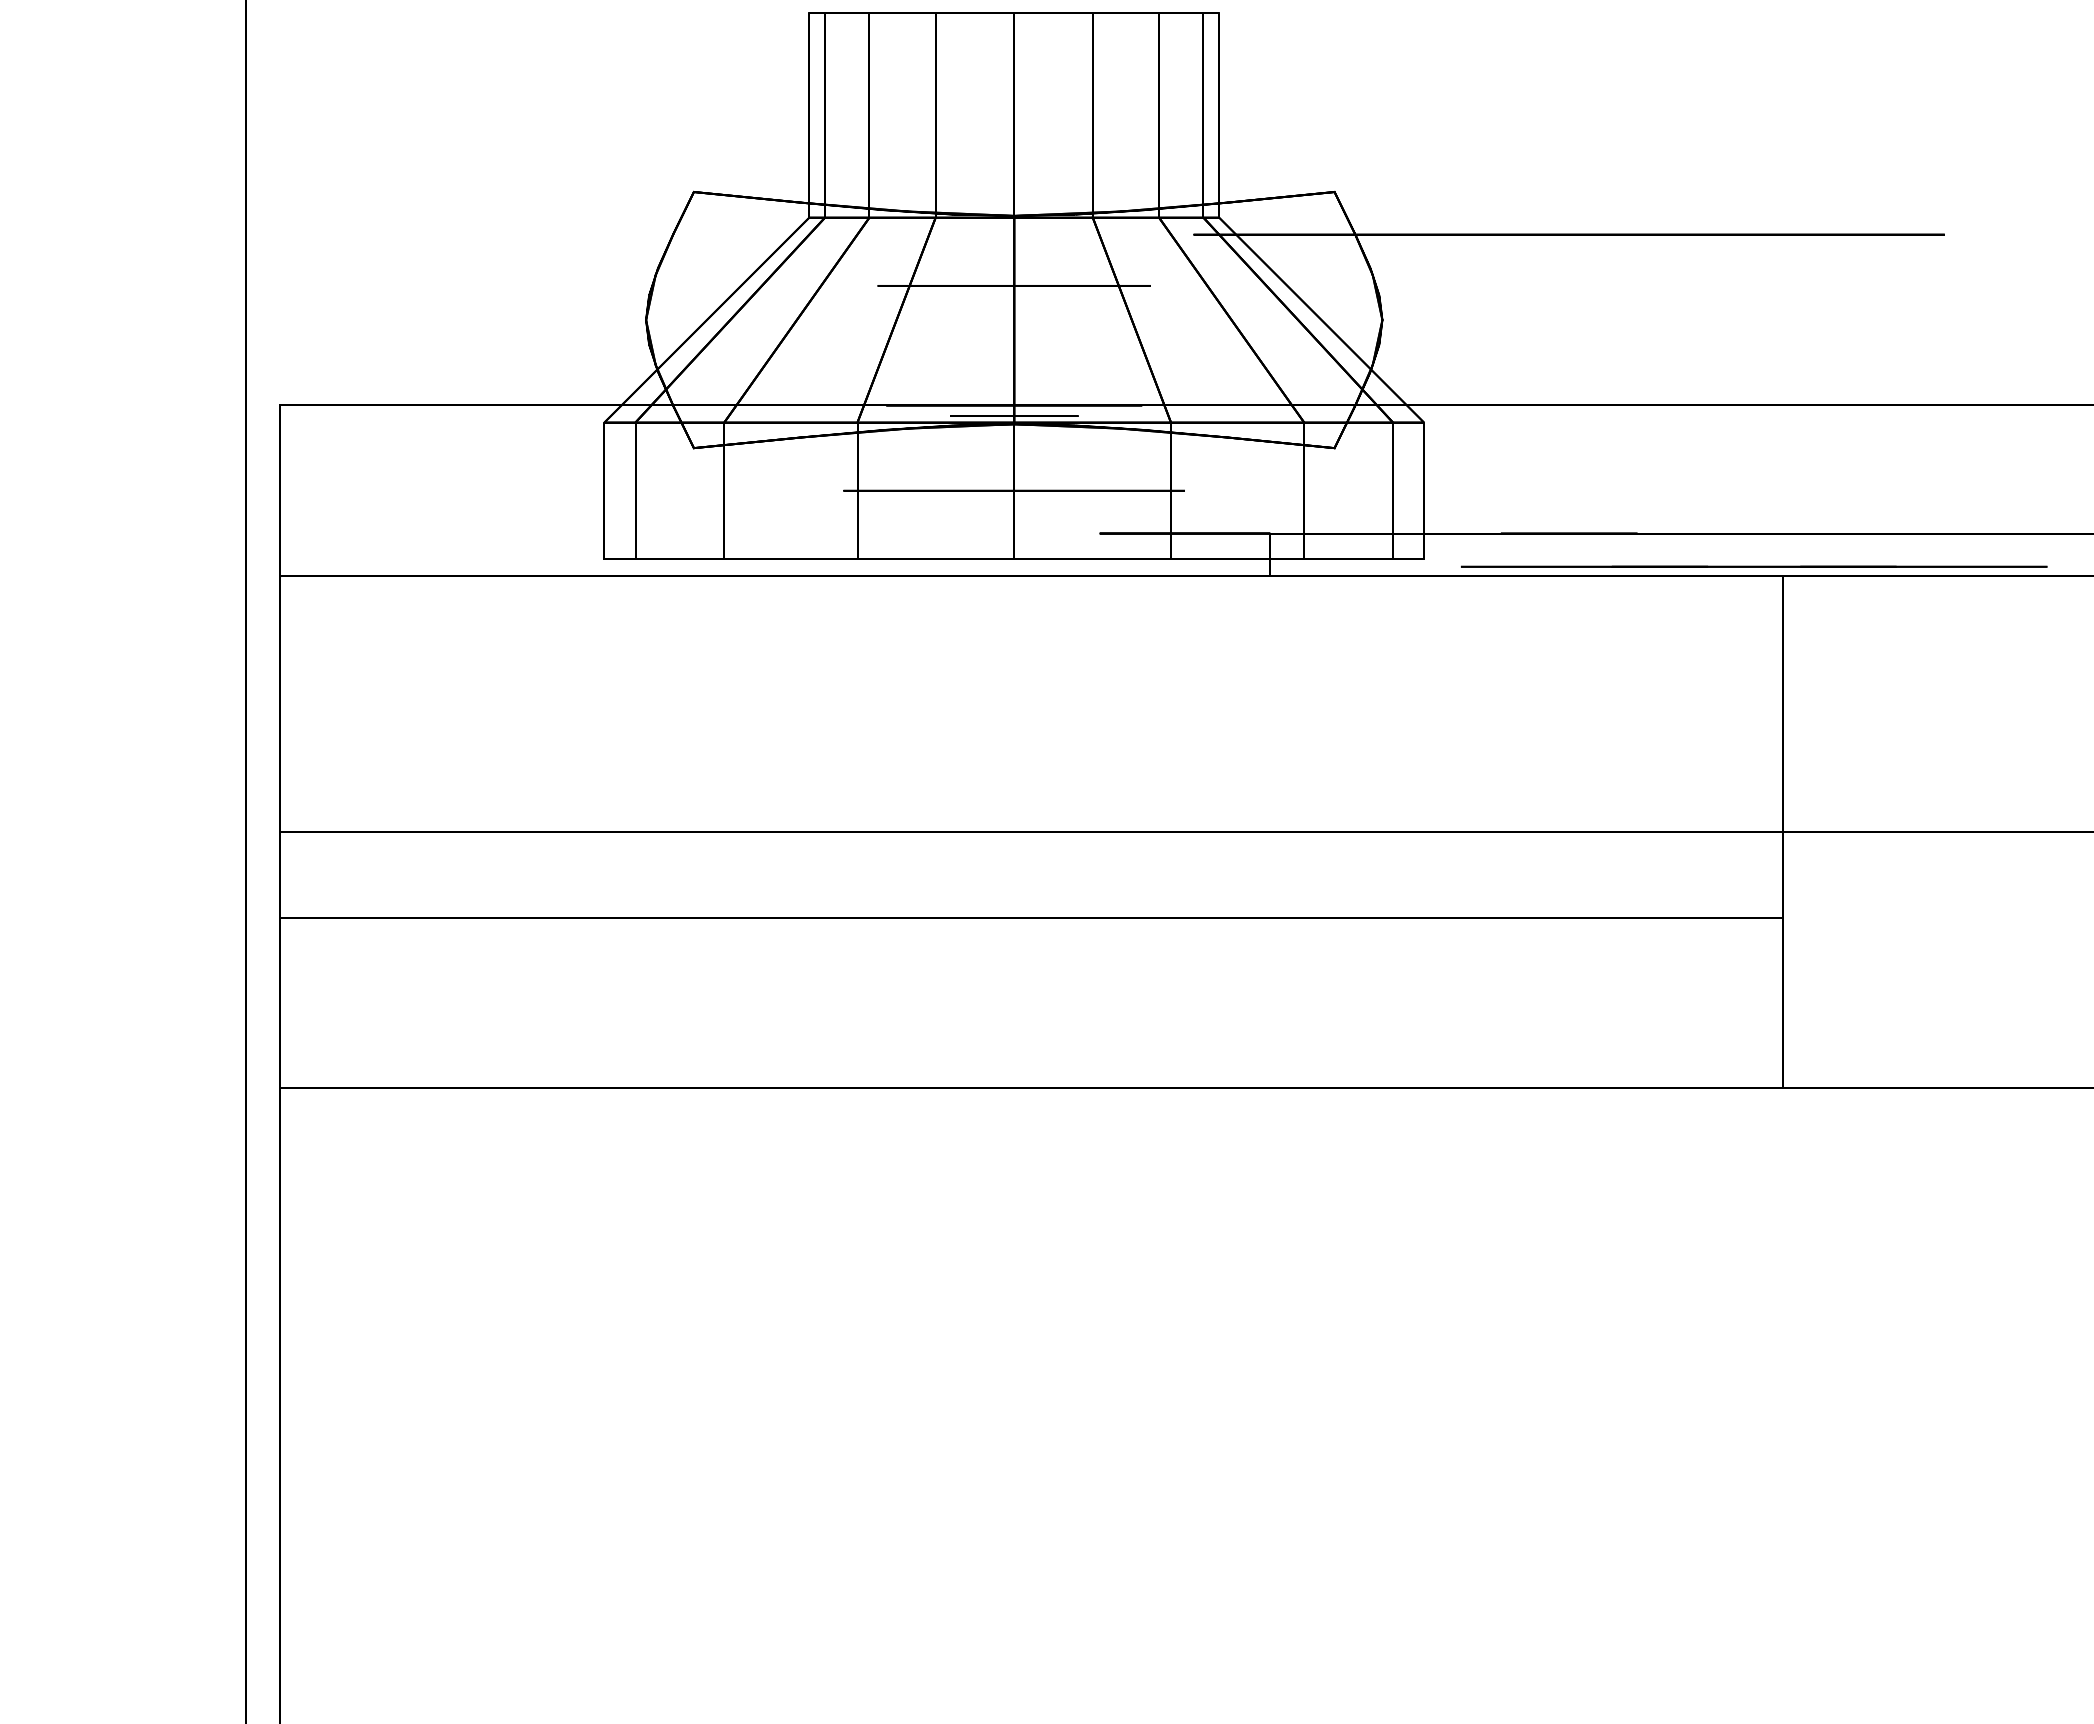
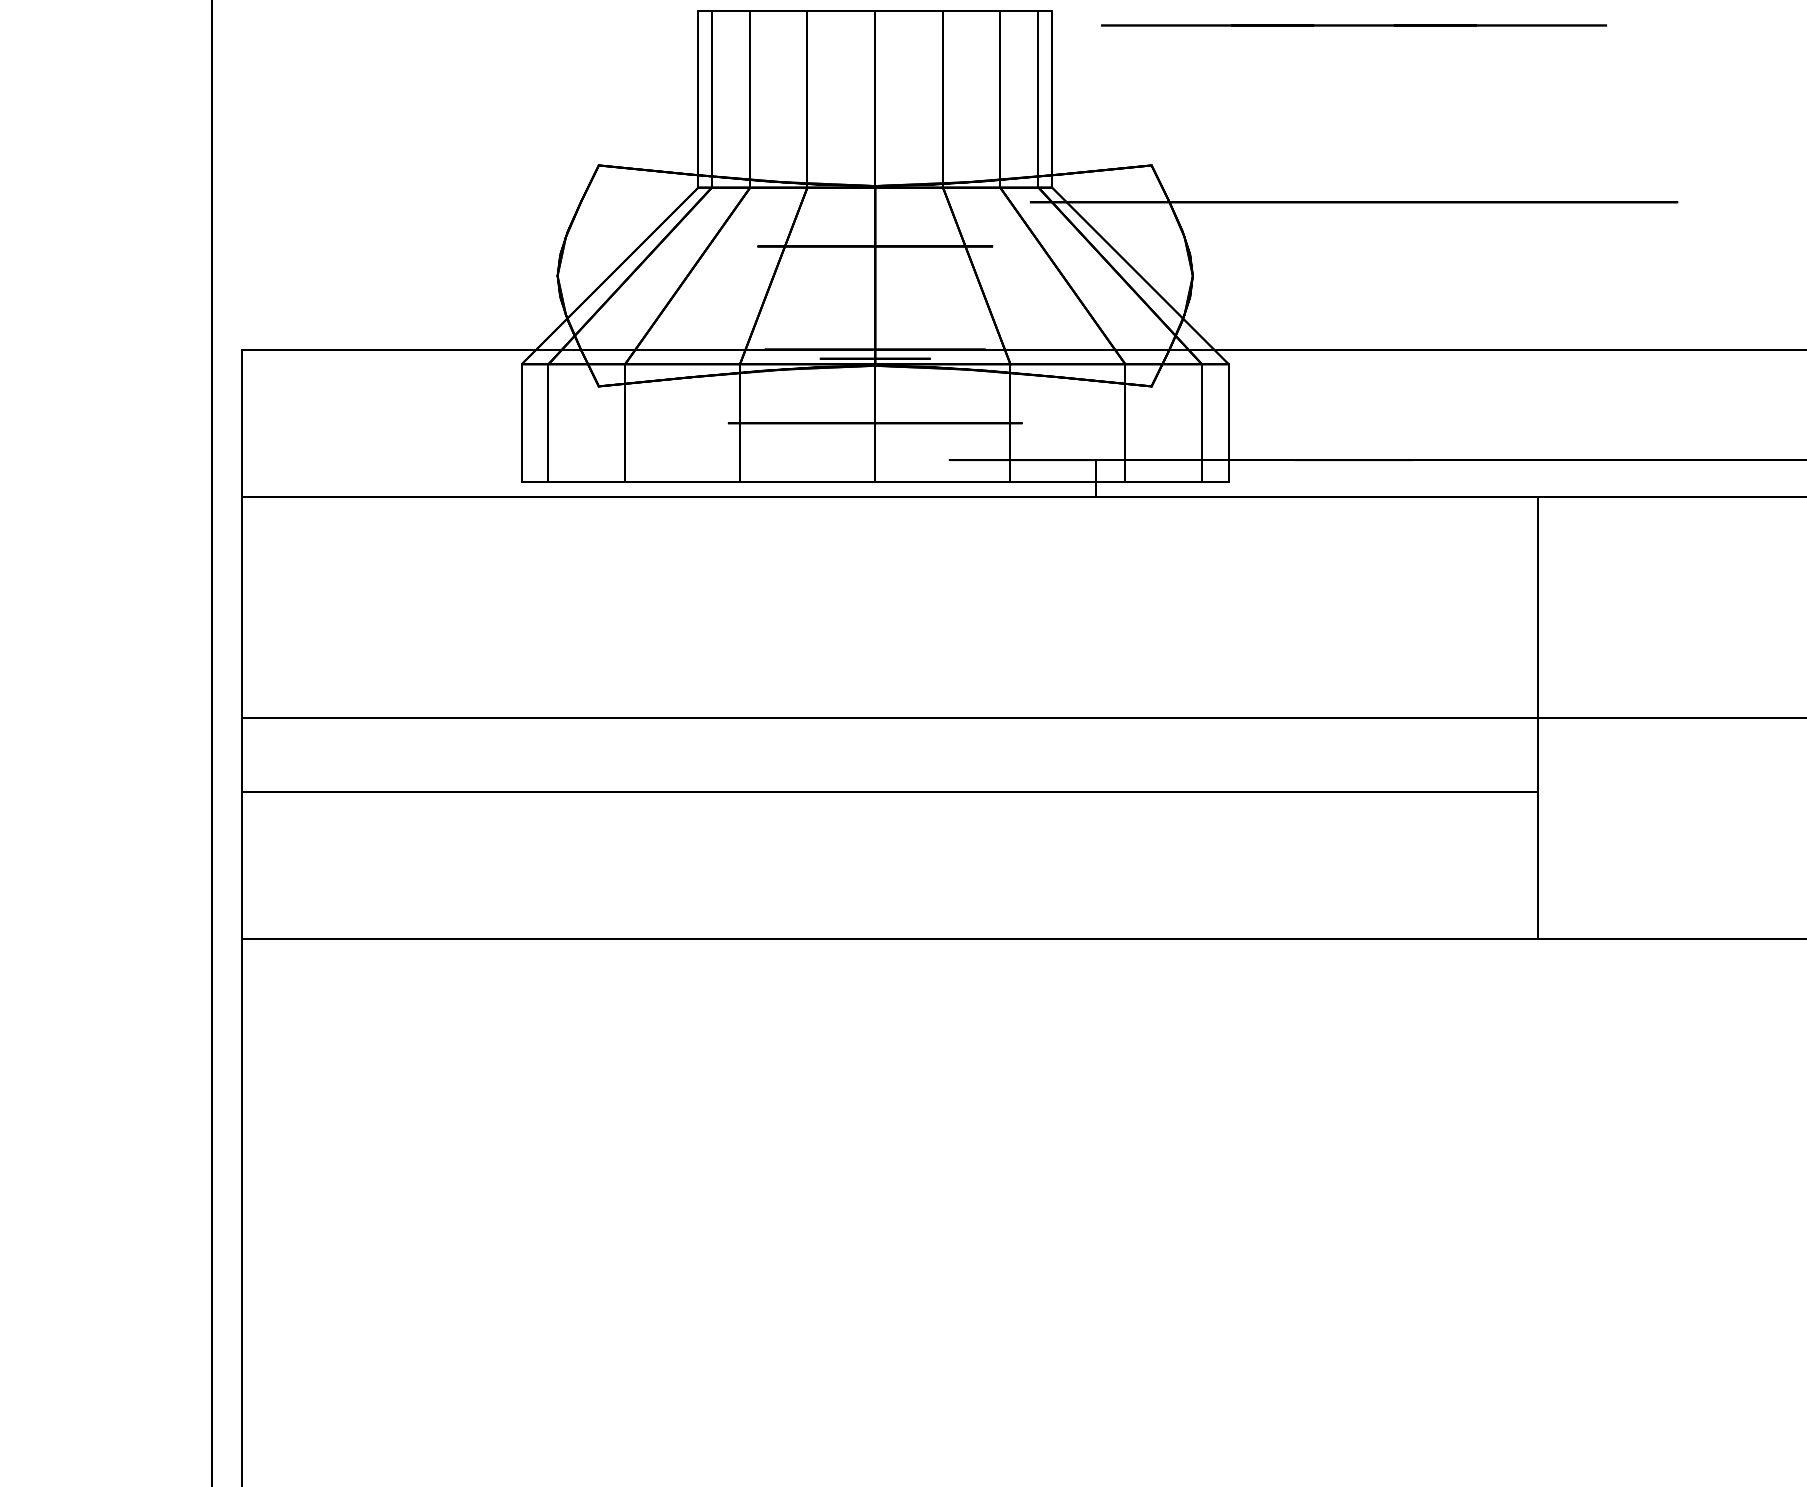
line: (1754, 566) -> (1354, 25), moved

